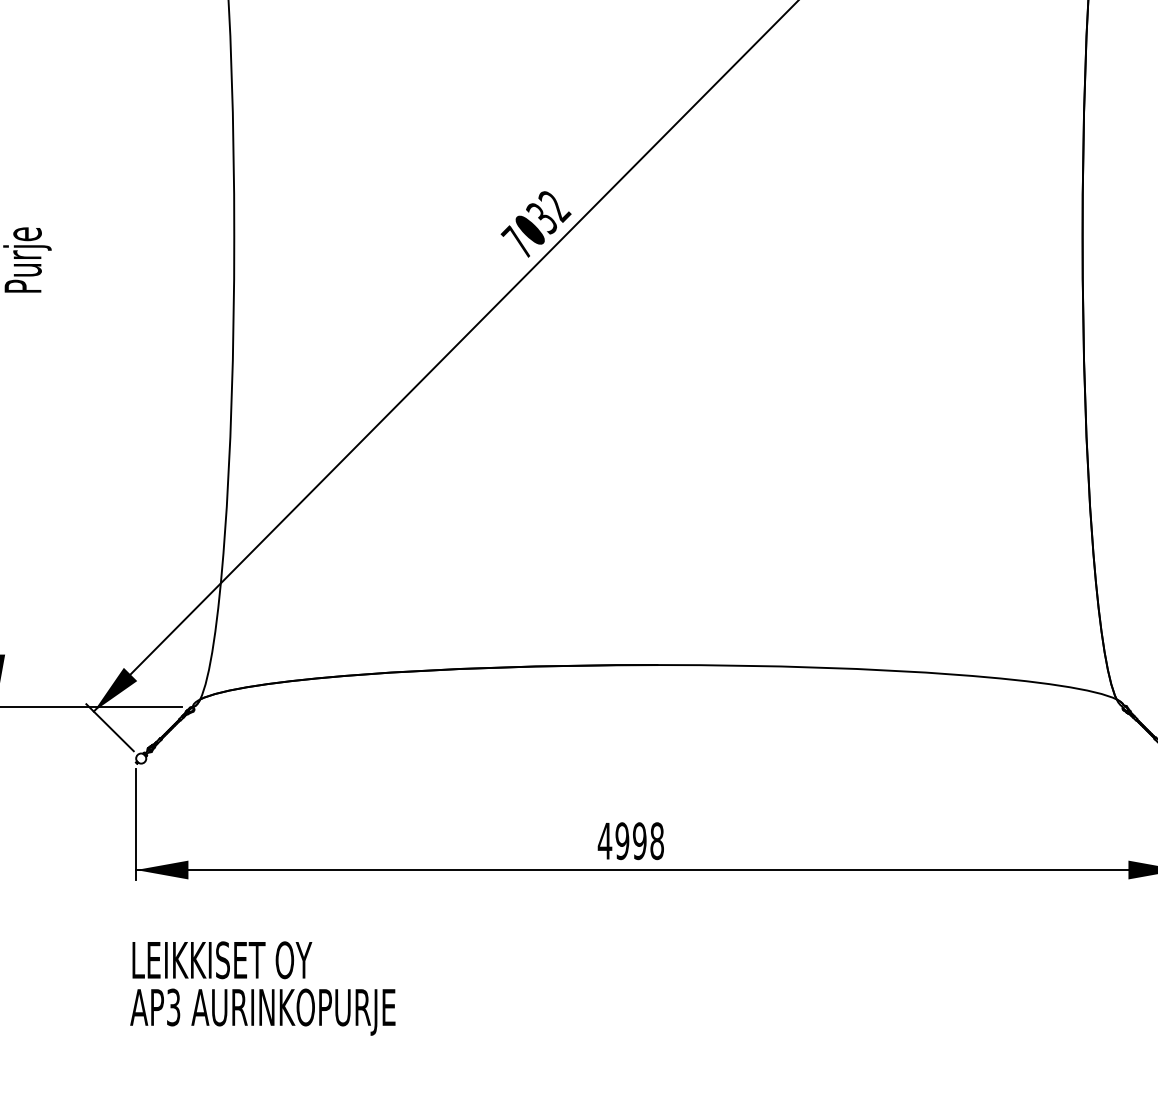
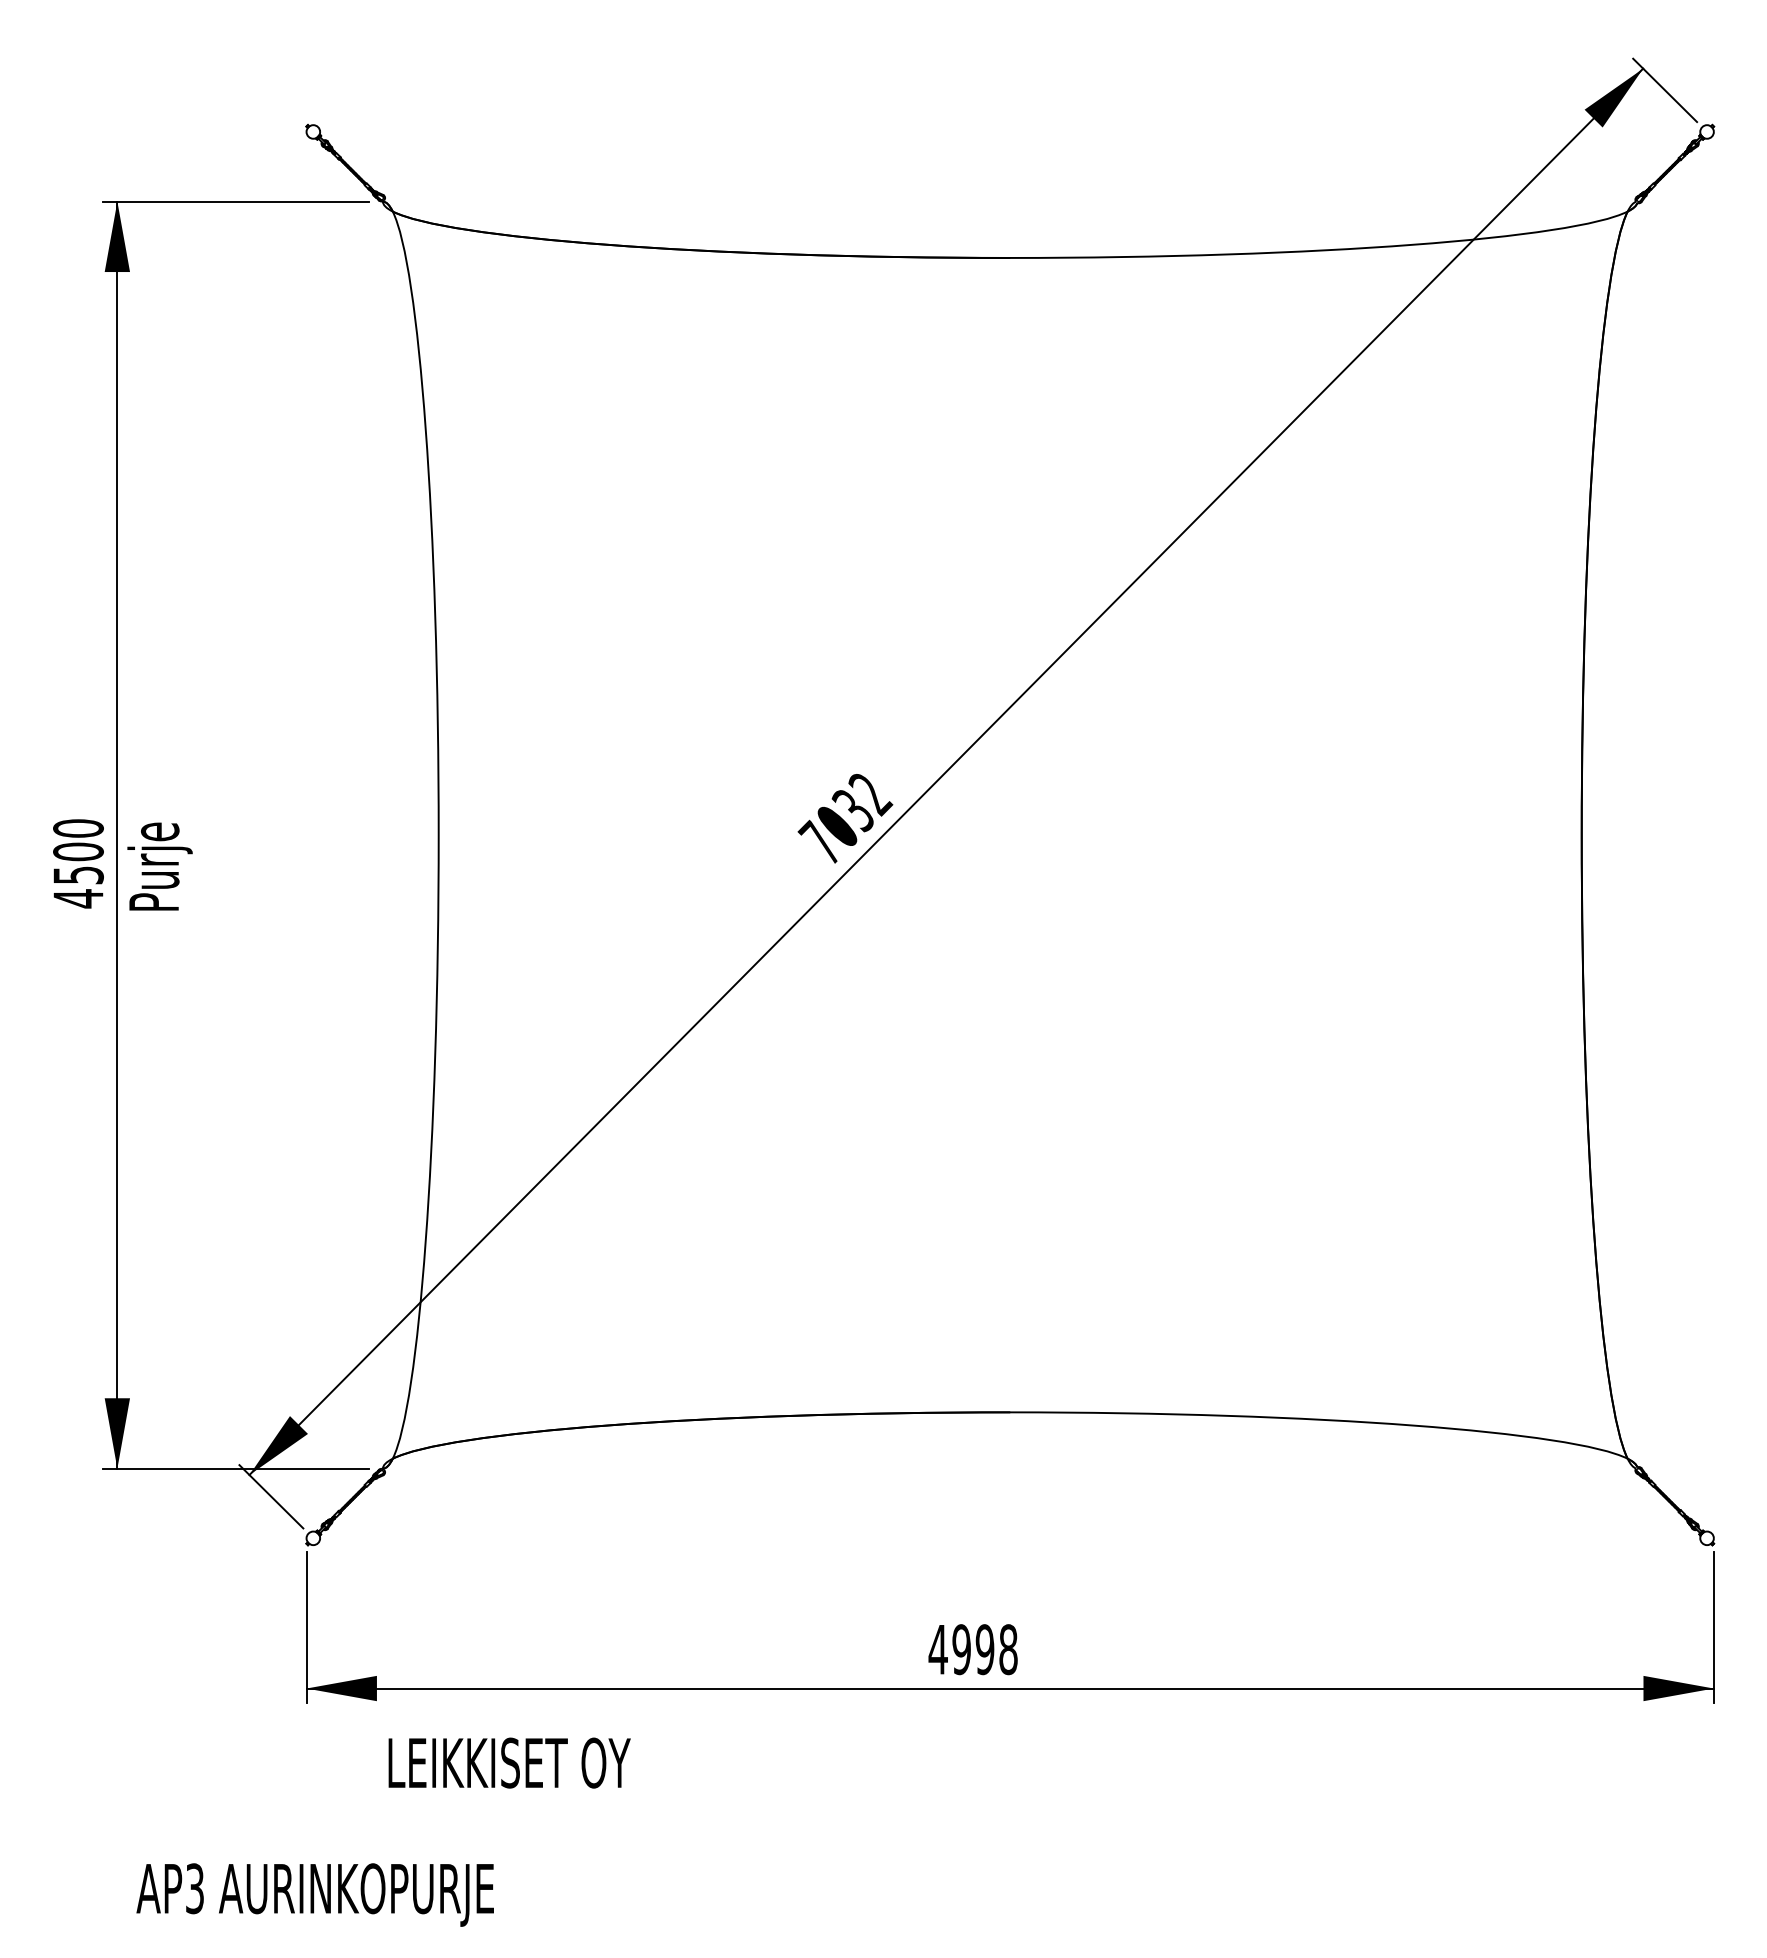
text: (222, 959) -> (509, 1762), moved
text: (262, 1011) -> (314, 1894), moved

